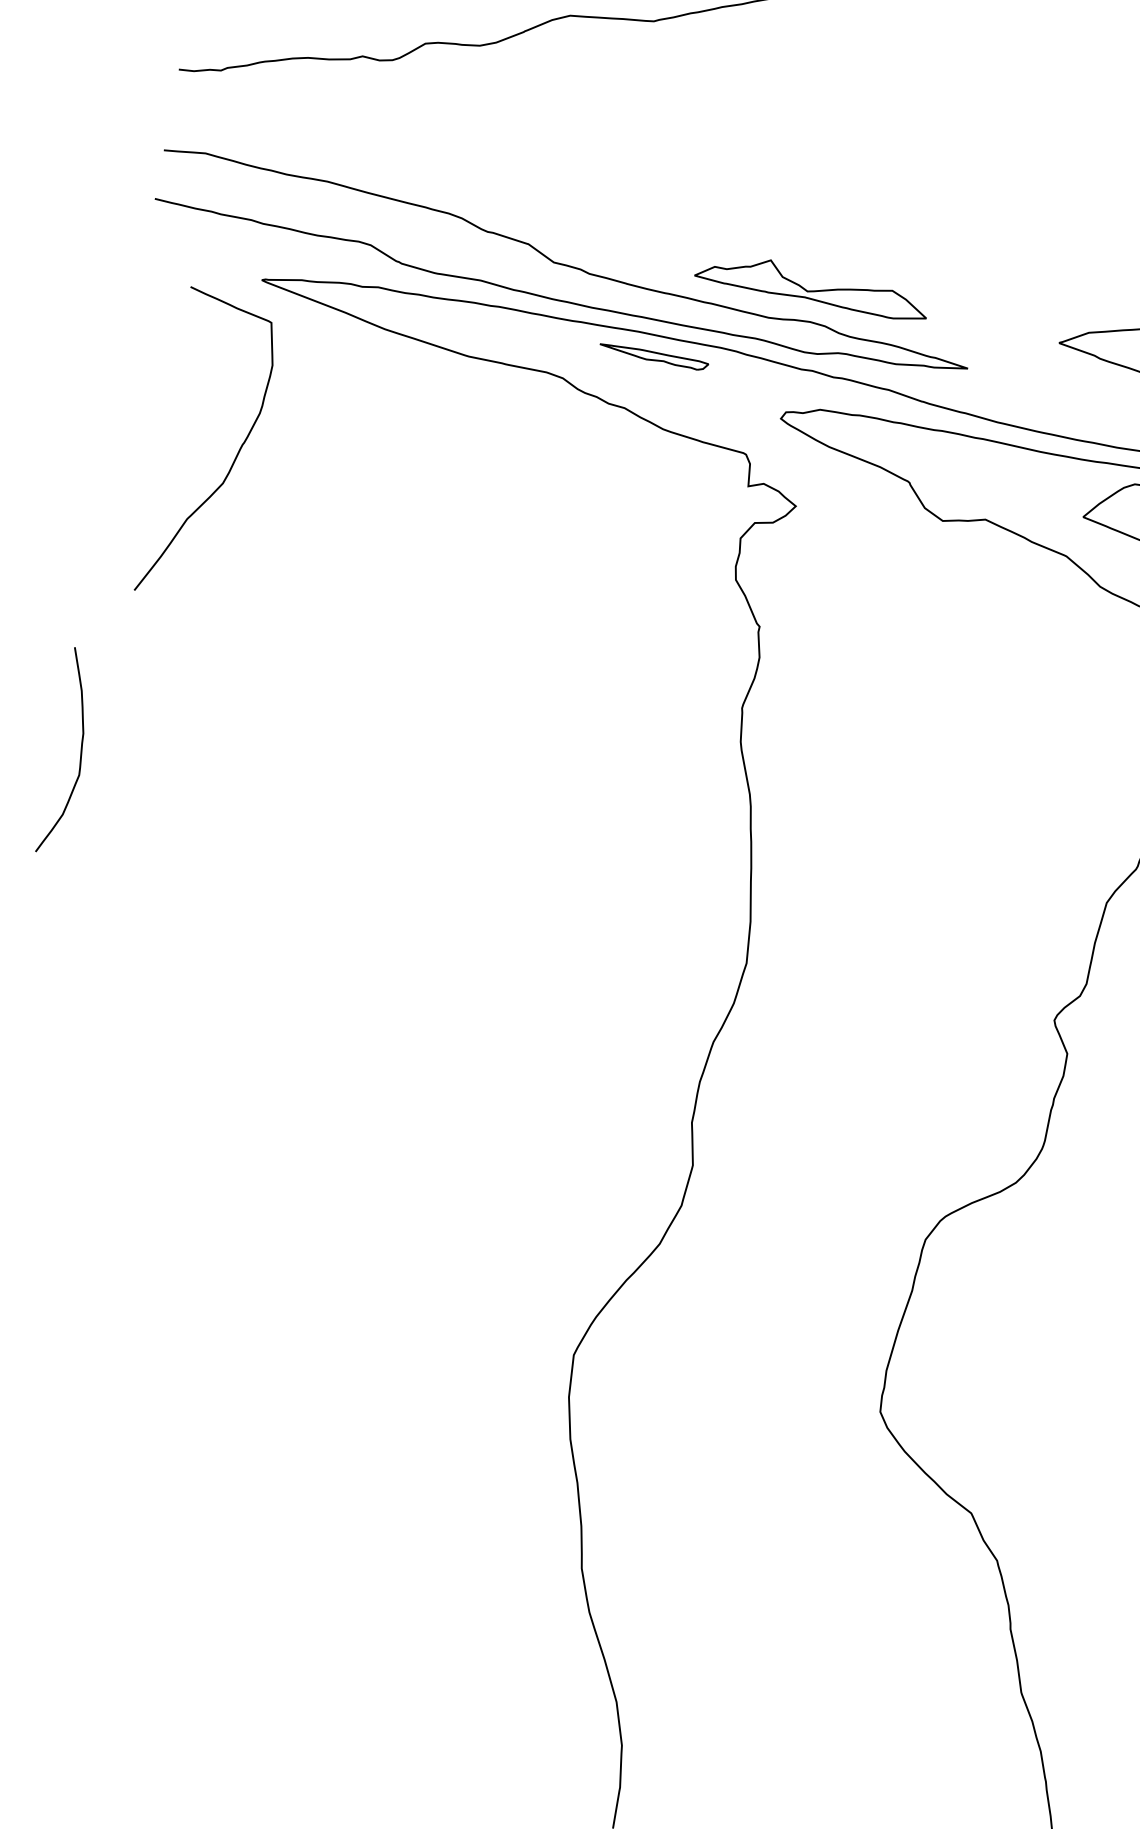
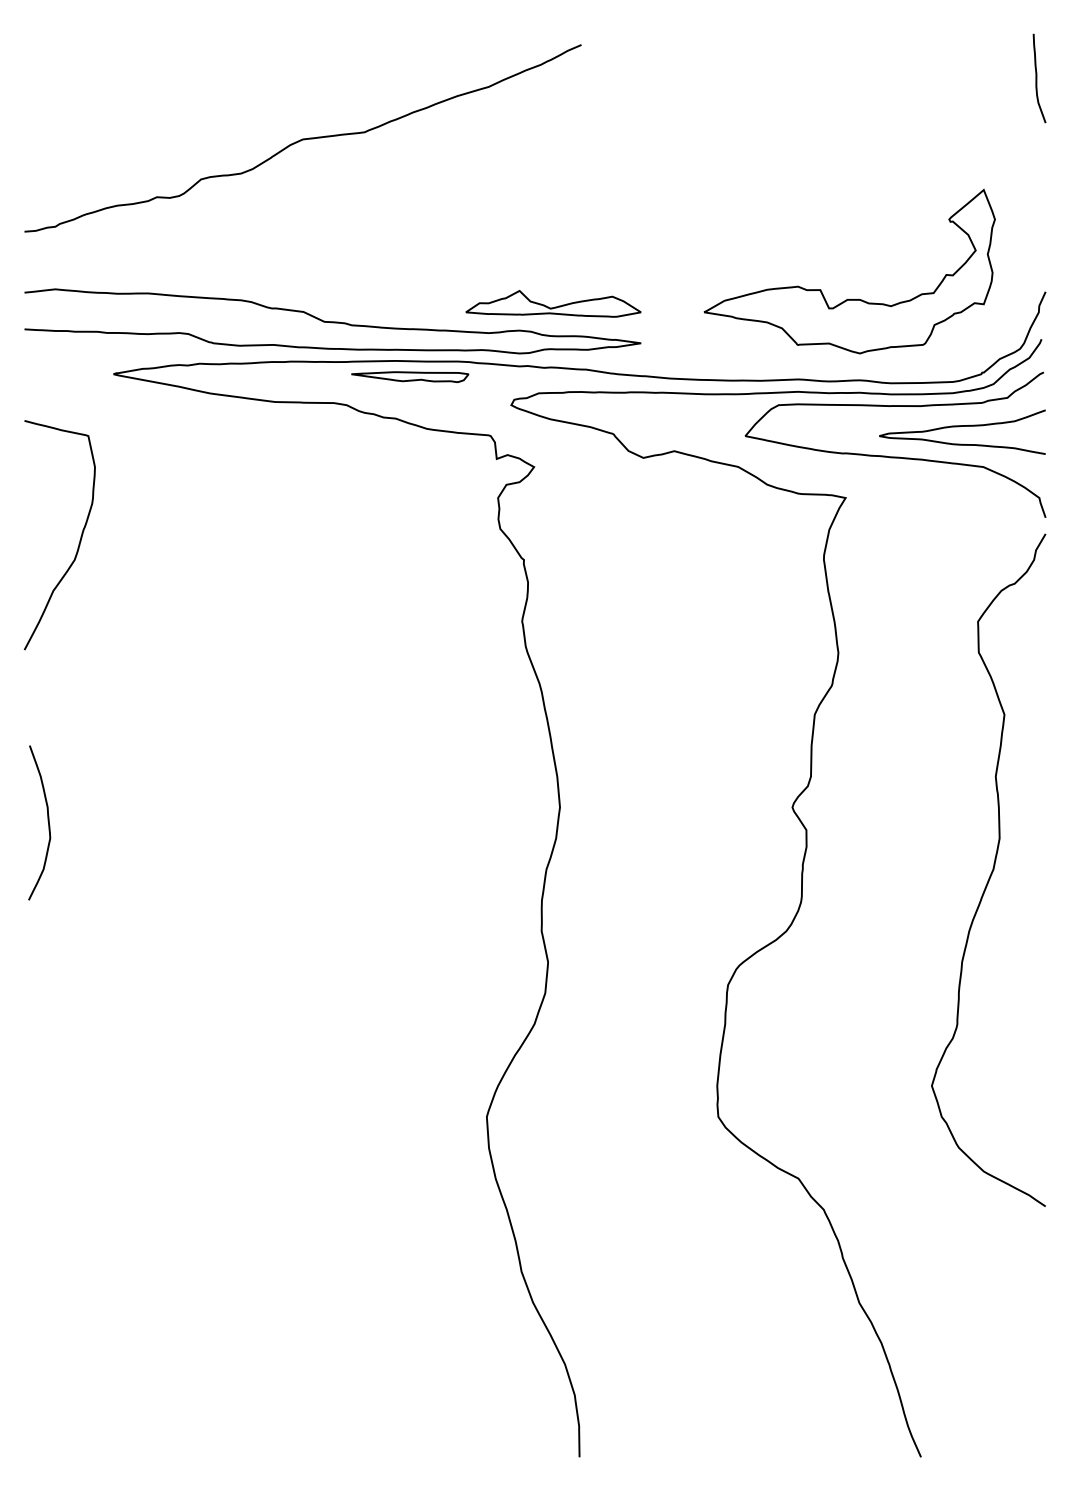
part: (812, 285) -> (553, 303), moved
part: (654, 357) -> (410, 377), size x1.43
curve: (234, 458) -> (79, 540), moved
curve: (79, 752) -> (47, 821), moved

